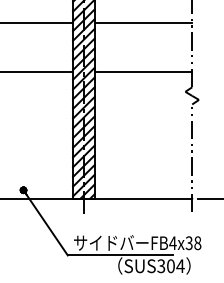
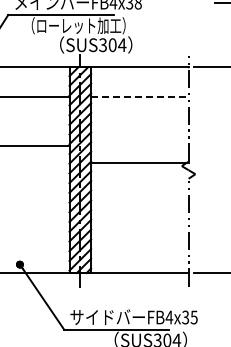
line: (143, 23) -> (139, 97), solid -> dashed
line: (143, 71) -> (139, 162), moved
text: (197, 243) -> (193, 317), FB4x38 -> FB4x35

